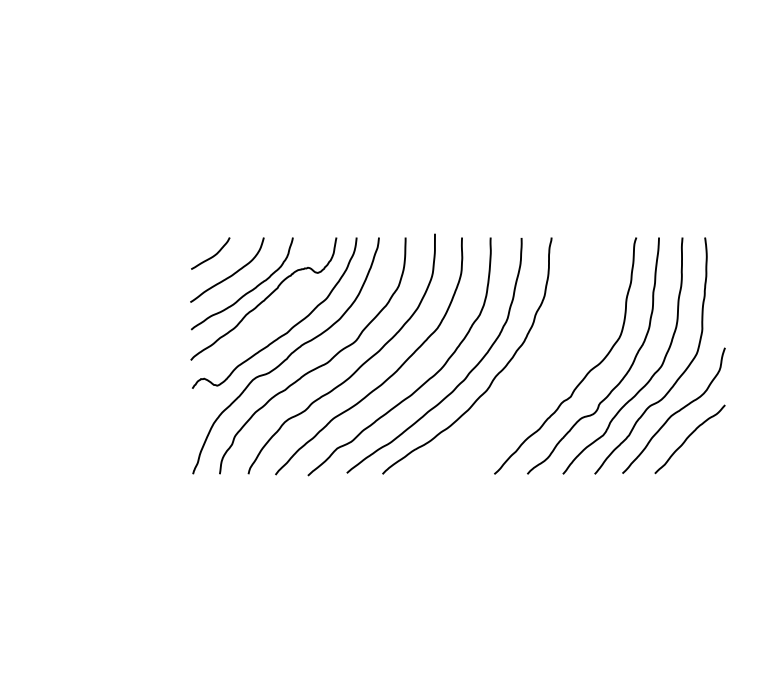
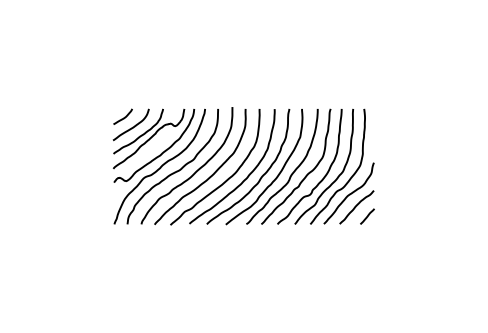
part: (529, 369) -> (278, 173), added
line: (711, 458) -> (367, 216), added

